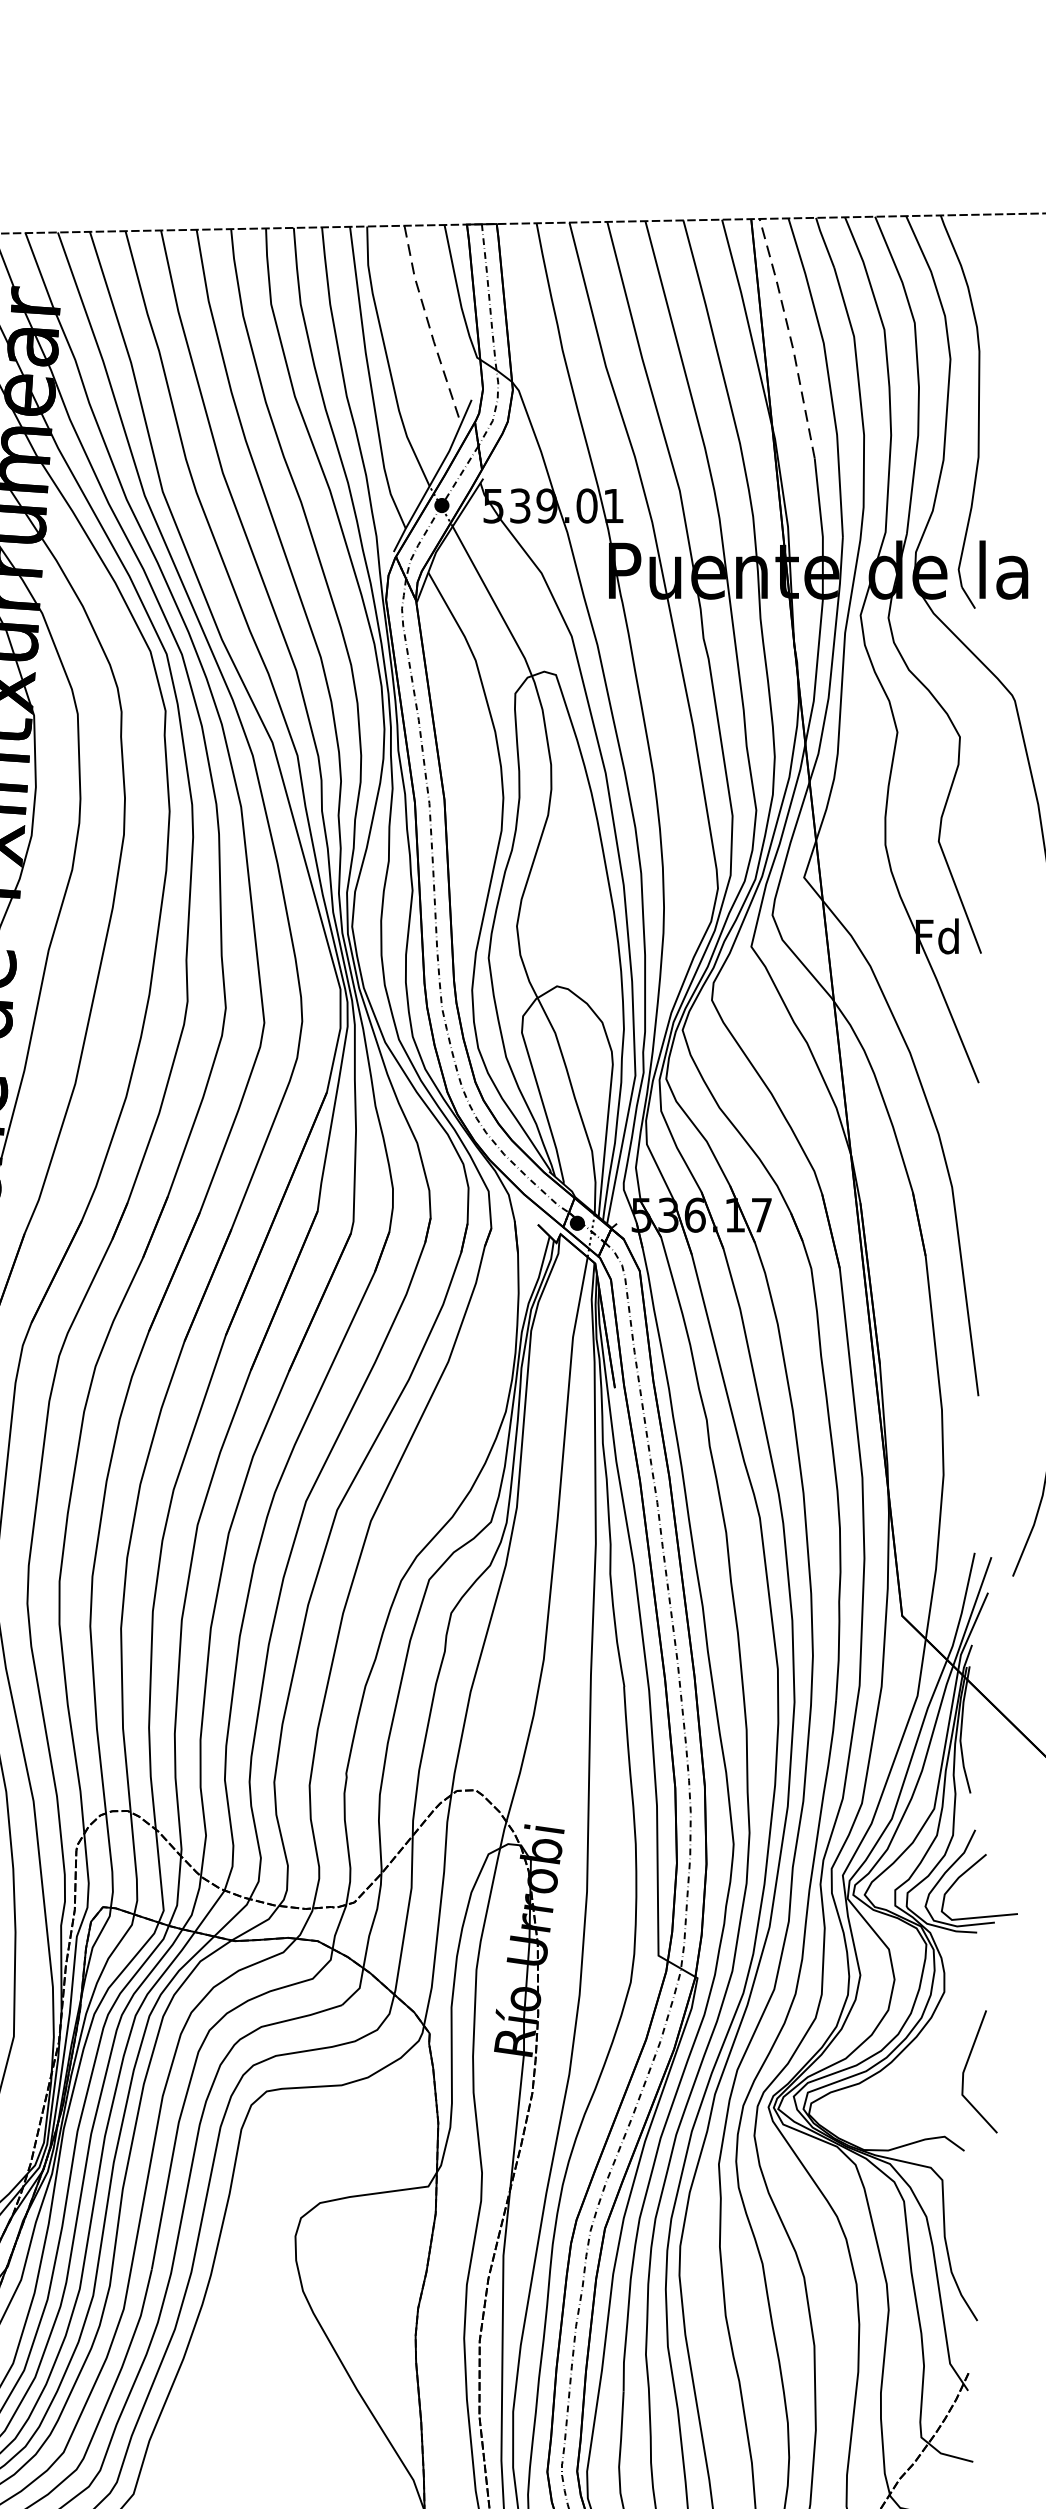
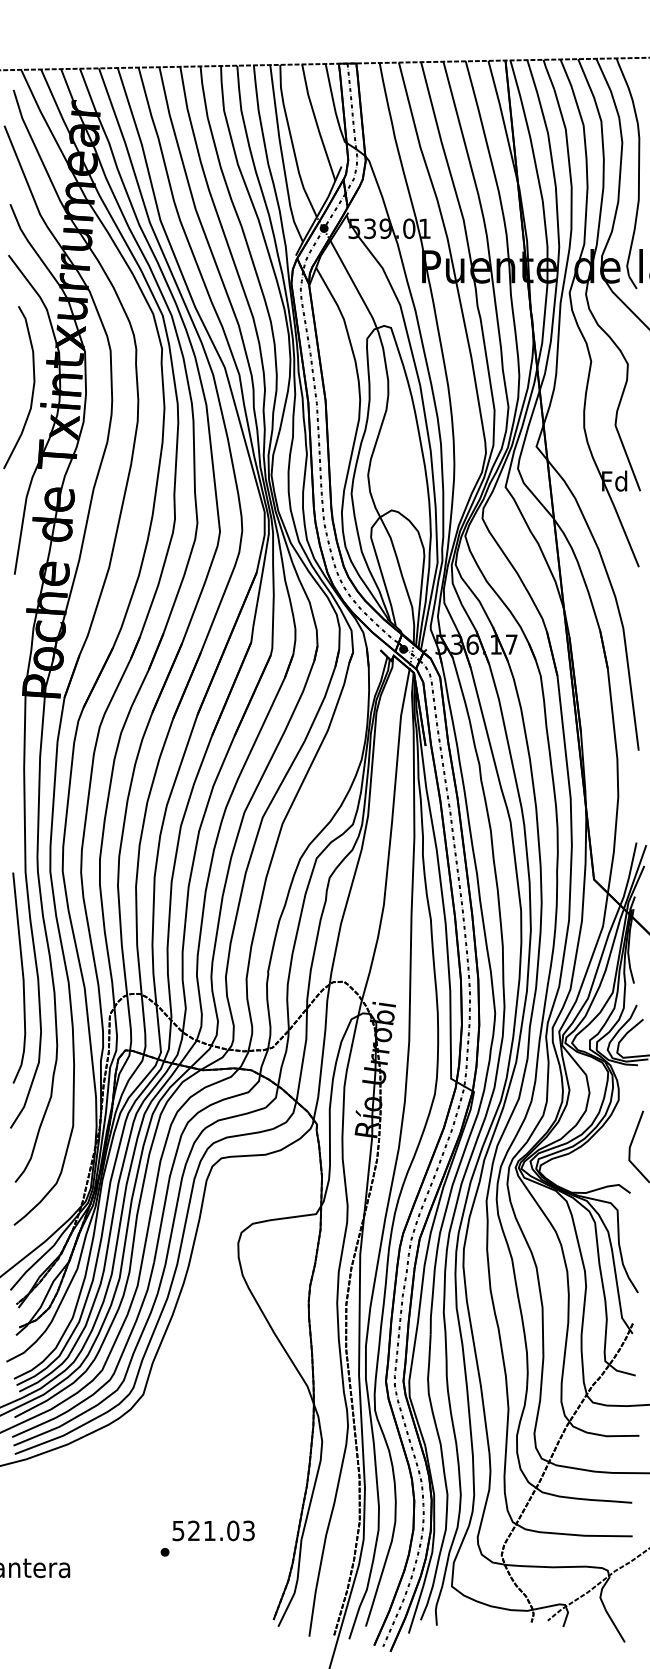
line: (428, 326) -> (316, 123), dashed -> solid
line: (790, 336) -> (528, 129), dashed -> solid

